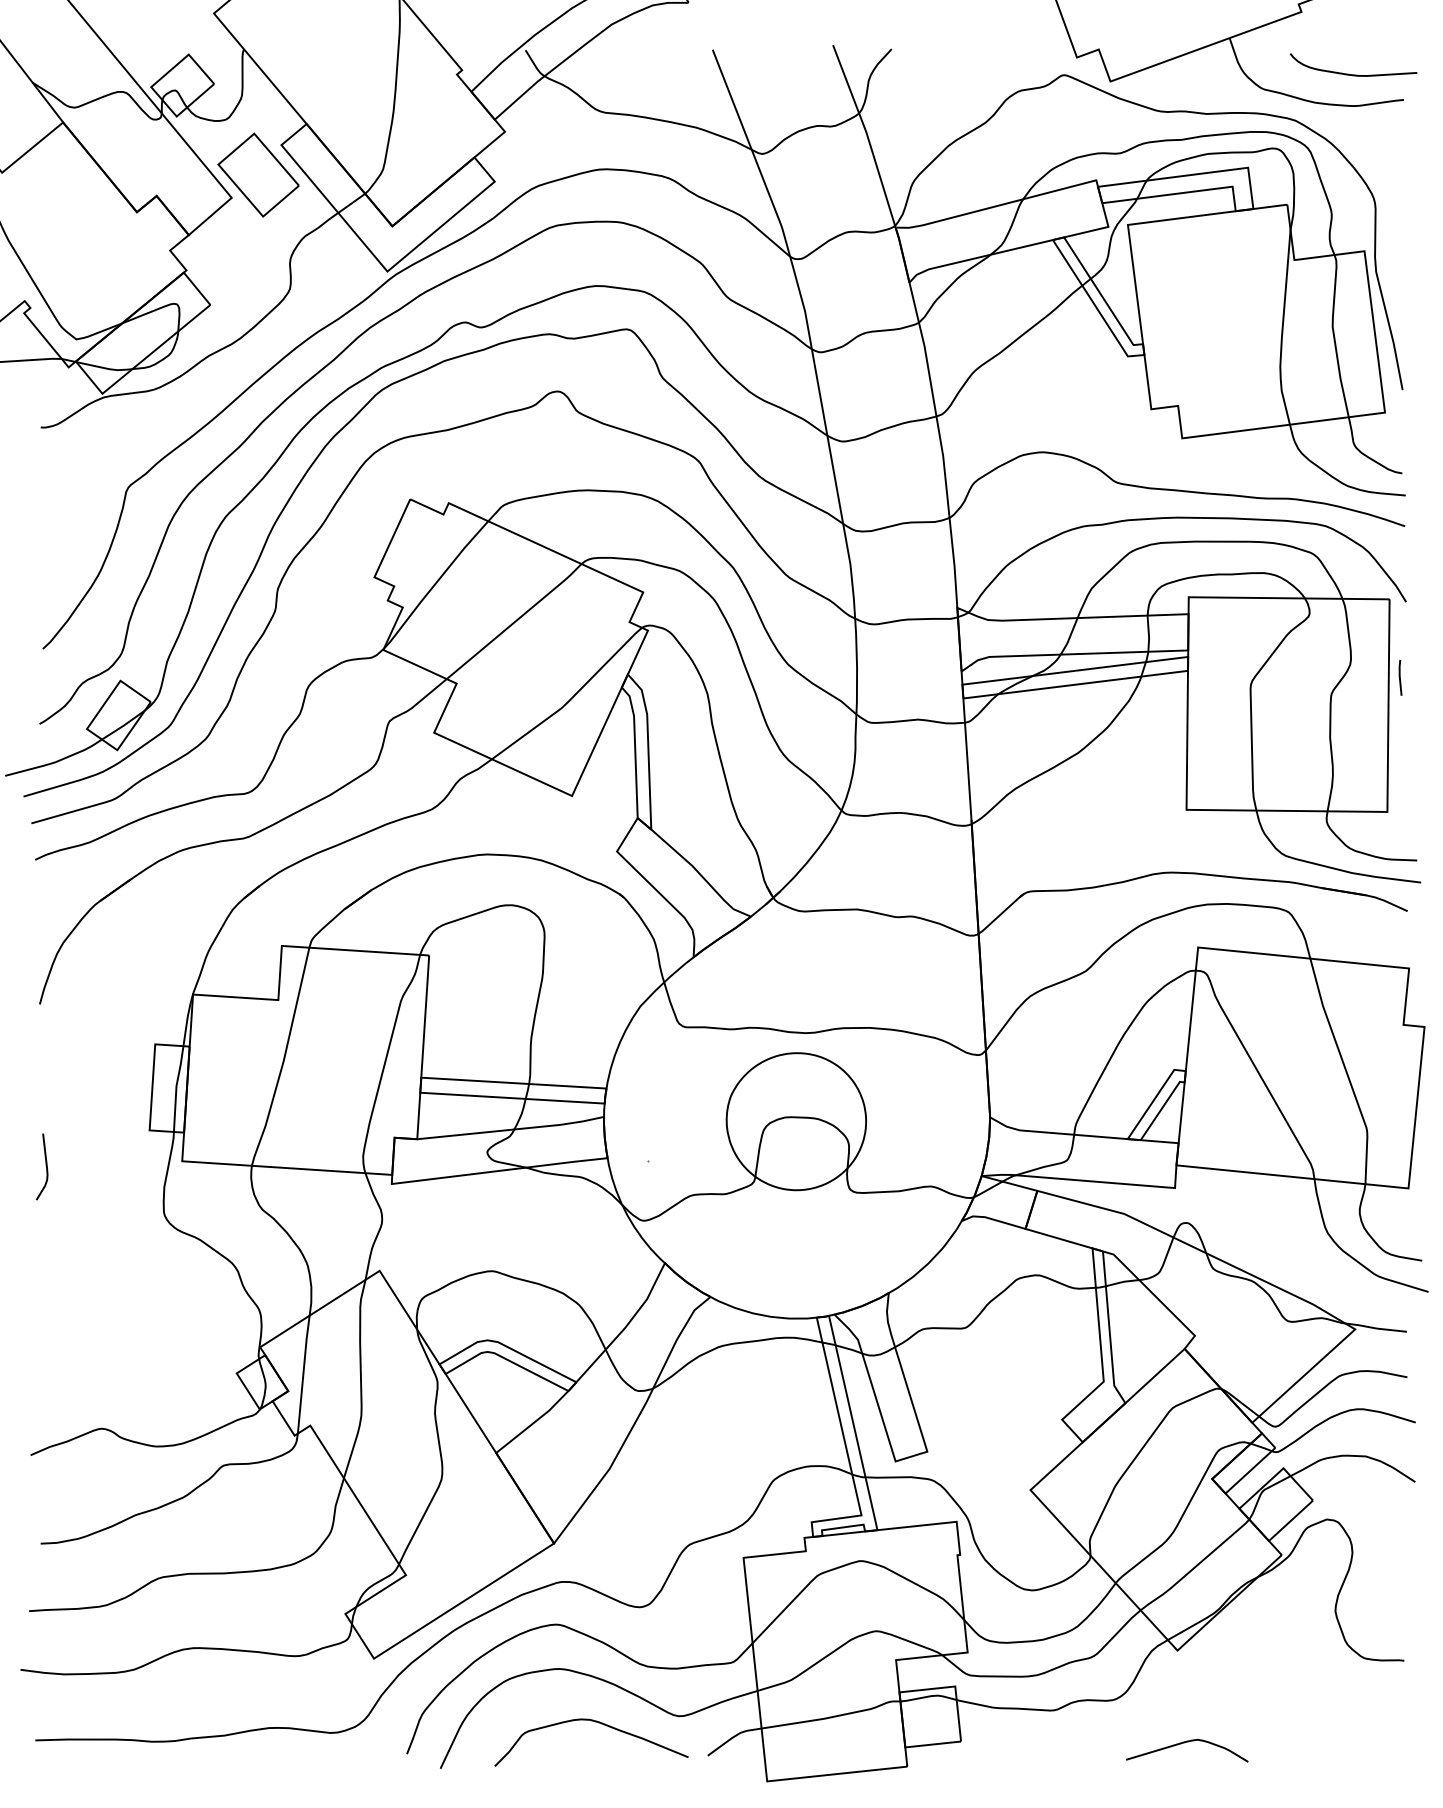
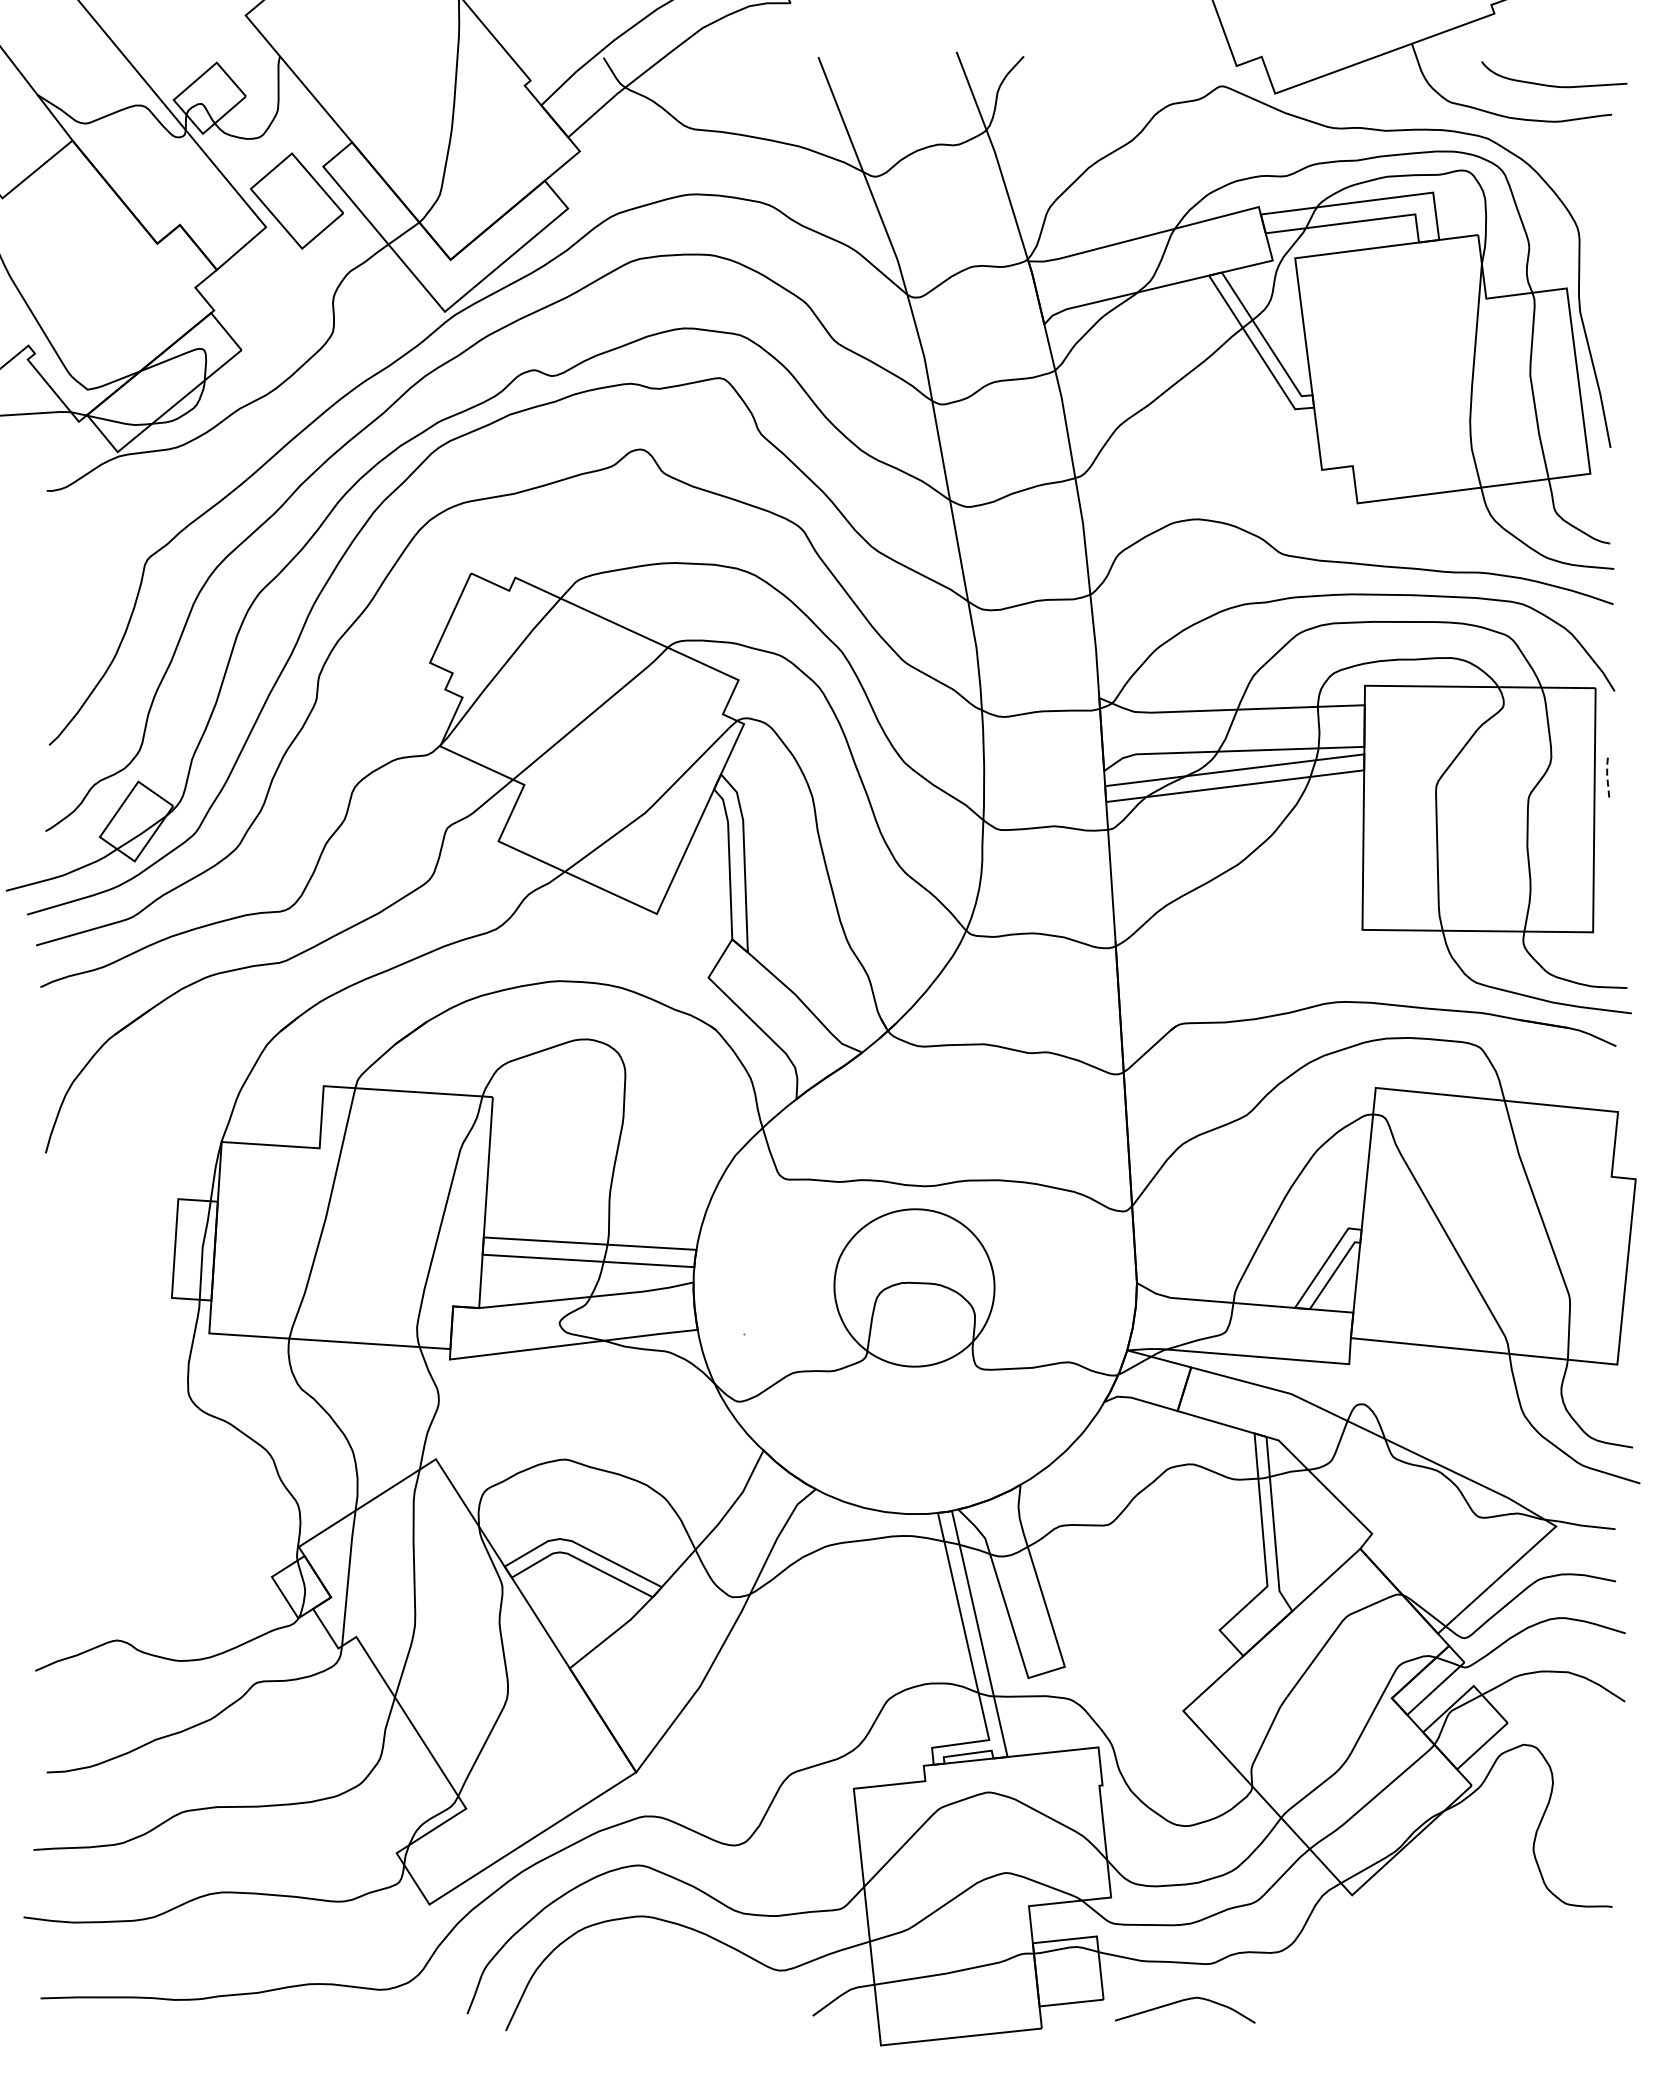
line: (1399, 677) -> (1607, 777), solid -> dashed
curve: (45, 1165) -> (52, 1338), removed
curve: (594, 1722) -> (682, 1977), removed
curve: (1185, 1743) -> (1183, 2001), moved

